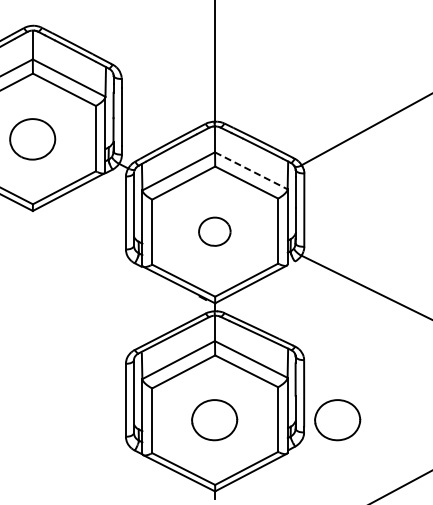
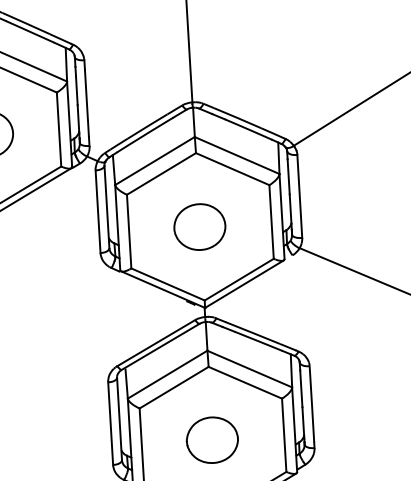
line: (251, 170) -> (237, 155), dashed -> solid
part: (214, 231) -> (199, 226), size x1.43
part: (337, 420) -> (351, 432), removed

